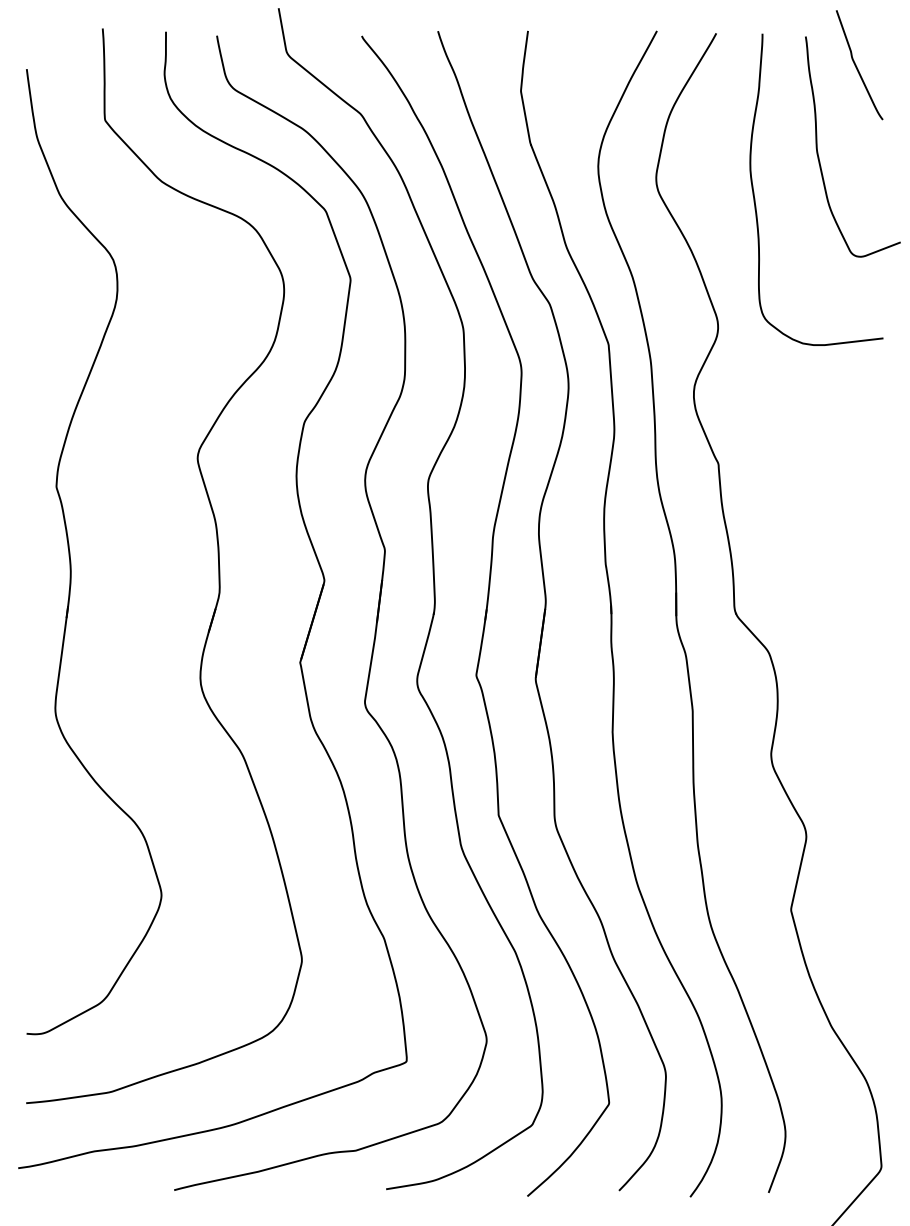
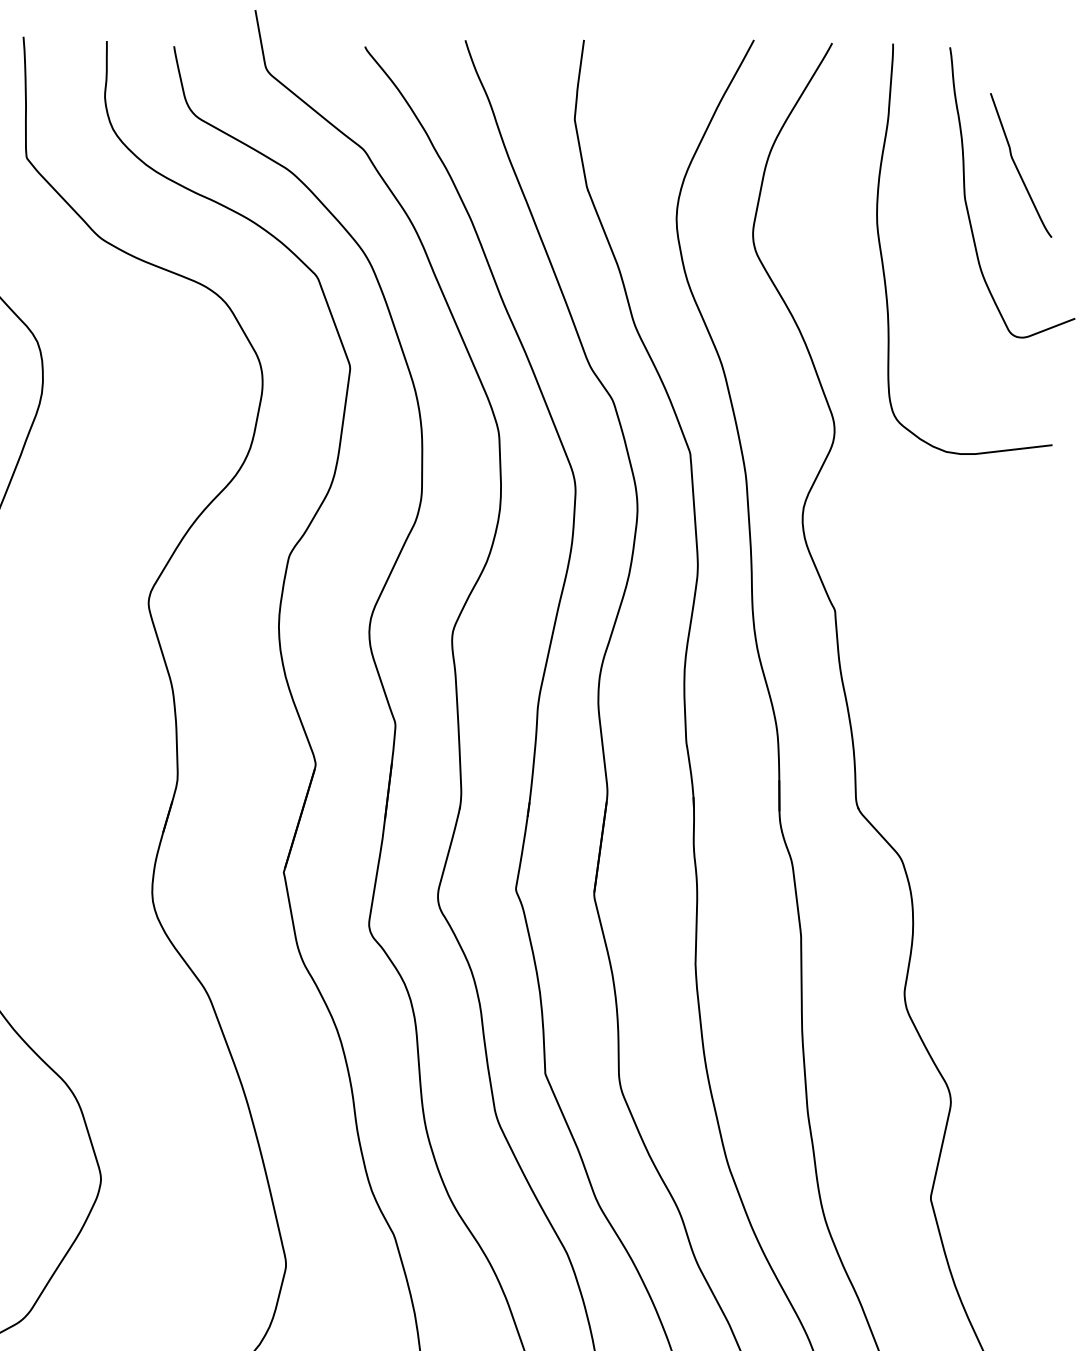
curve: (857, 66) -> (1018, 167), moved

